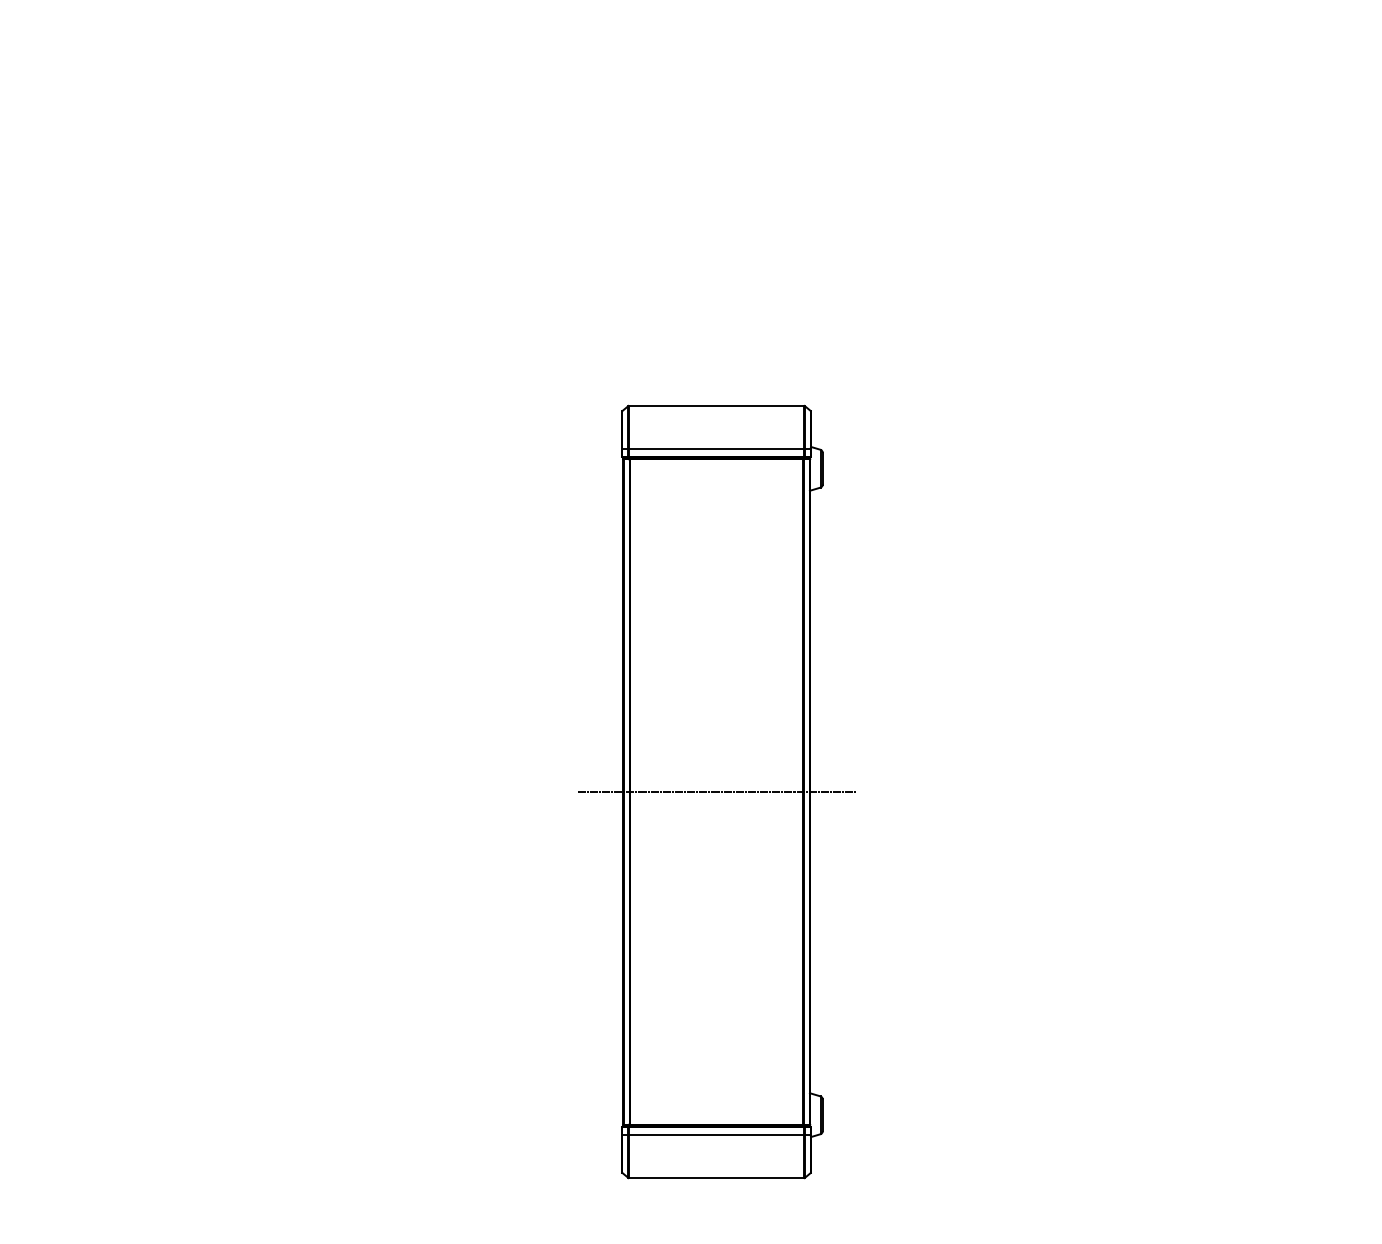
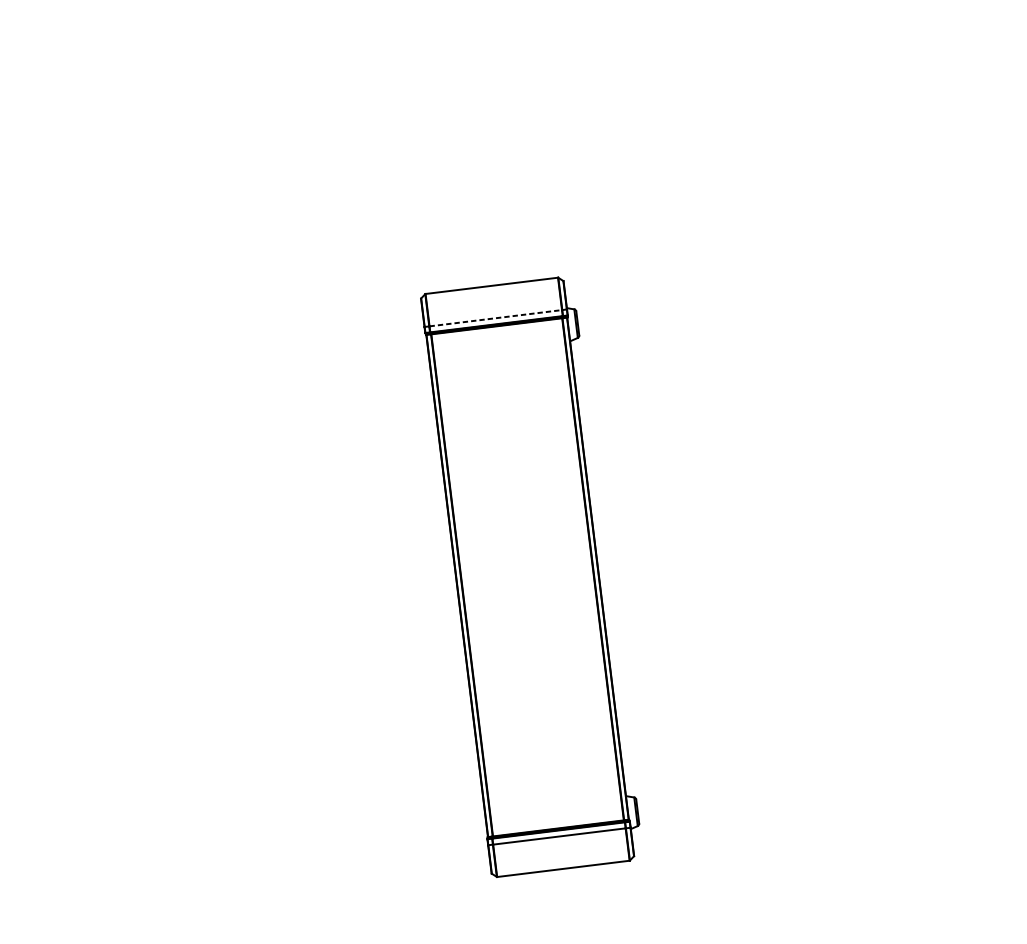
line: (716, 448) -> (495, 318), solid -> dashed
line: (716, 792) -> (527, 577), removed

